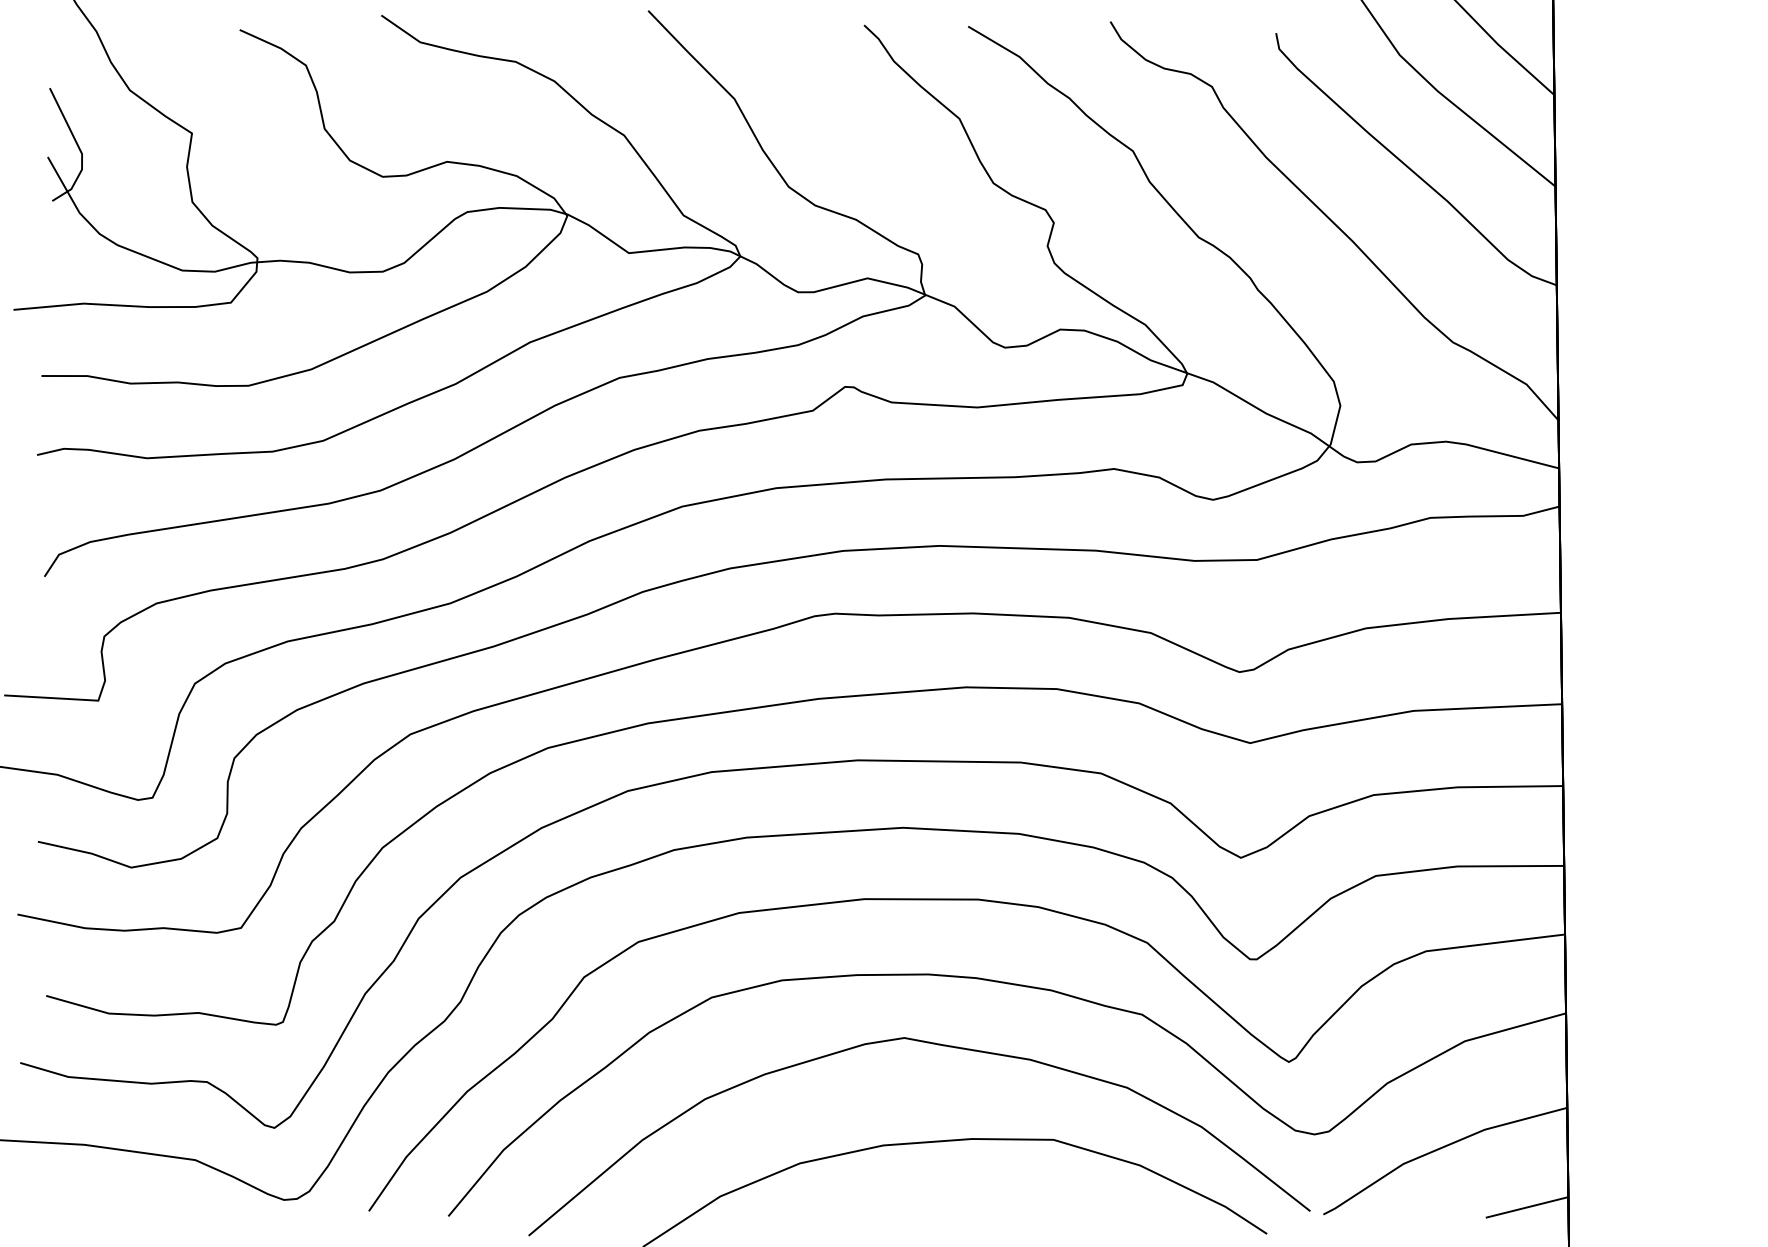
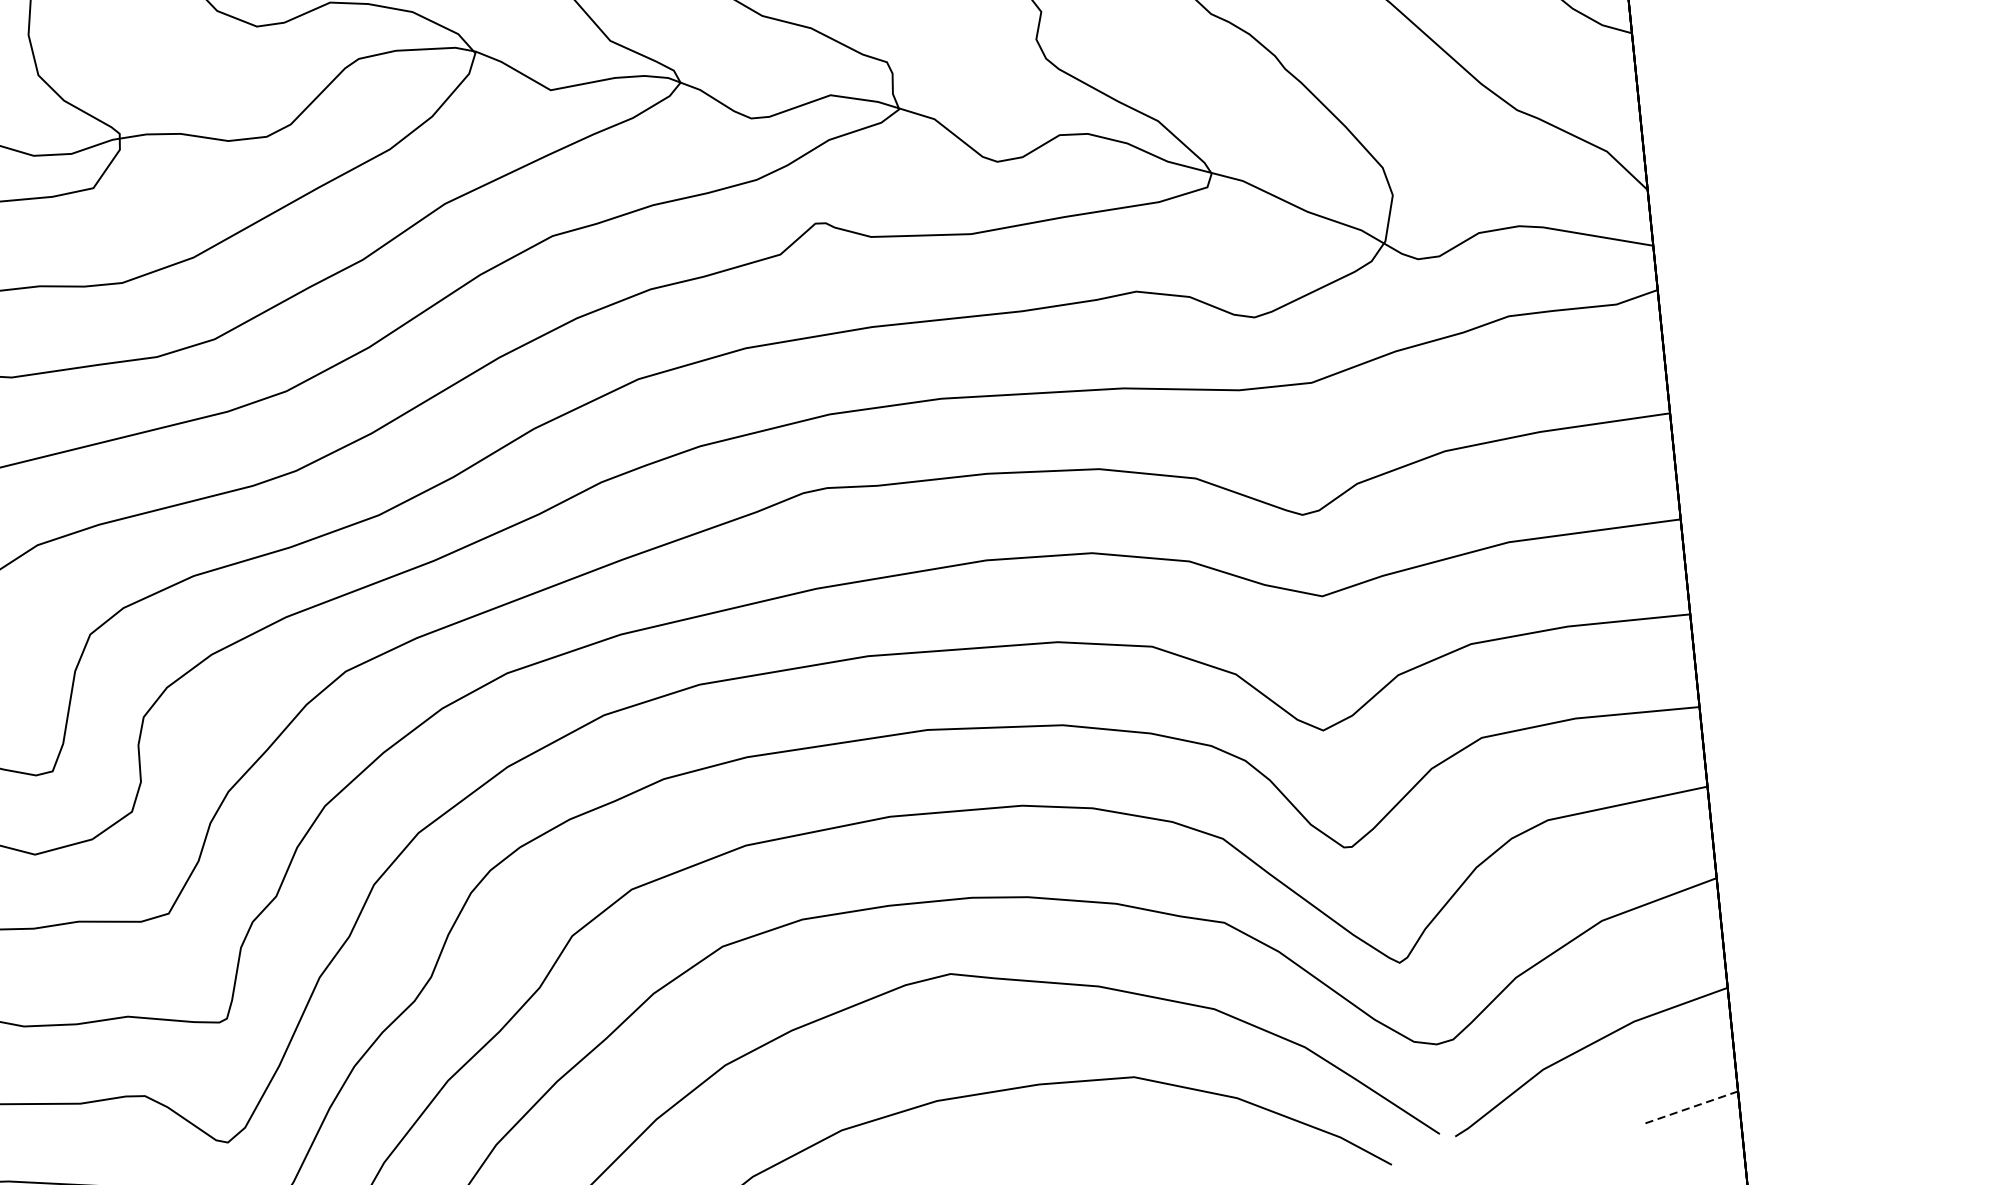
line: (1527, 1207) -> (1691, 1107), solid -> dashed

